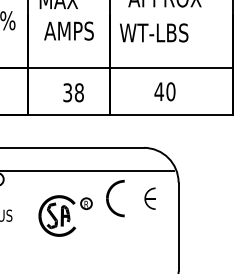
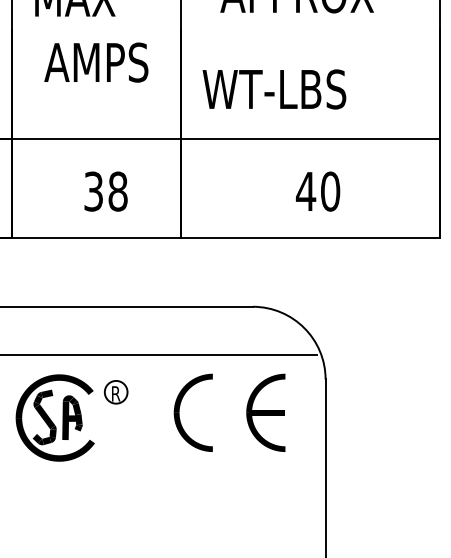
text: (154, 32) -> (275, 88), moved
text: (164, 91) -> (317, 190), moved
part: (149, 198) -> (264, 412), size x1.67
part: (65, 215) -> (72, 416), moved

